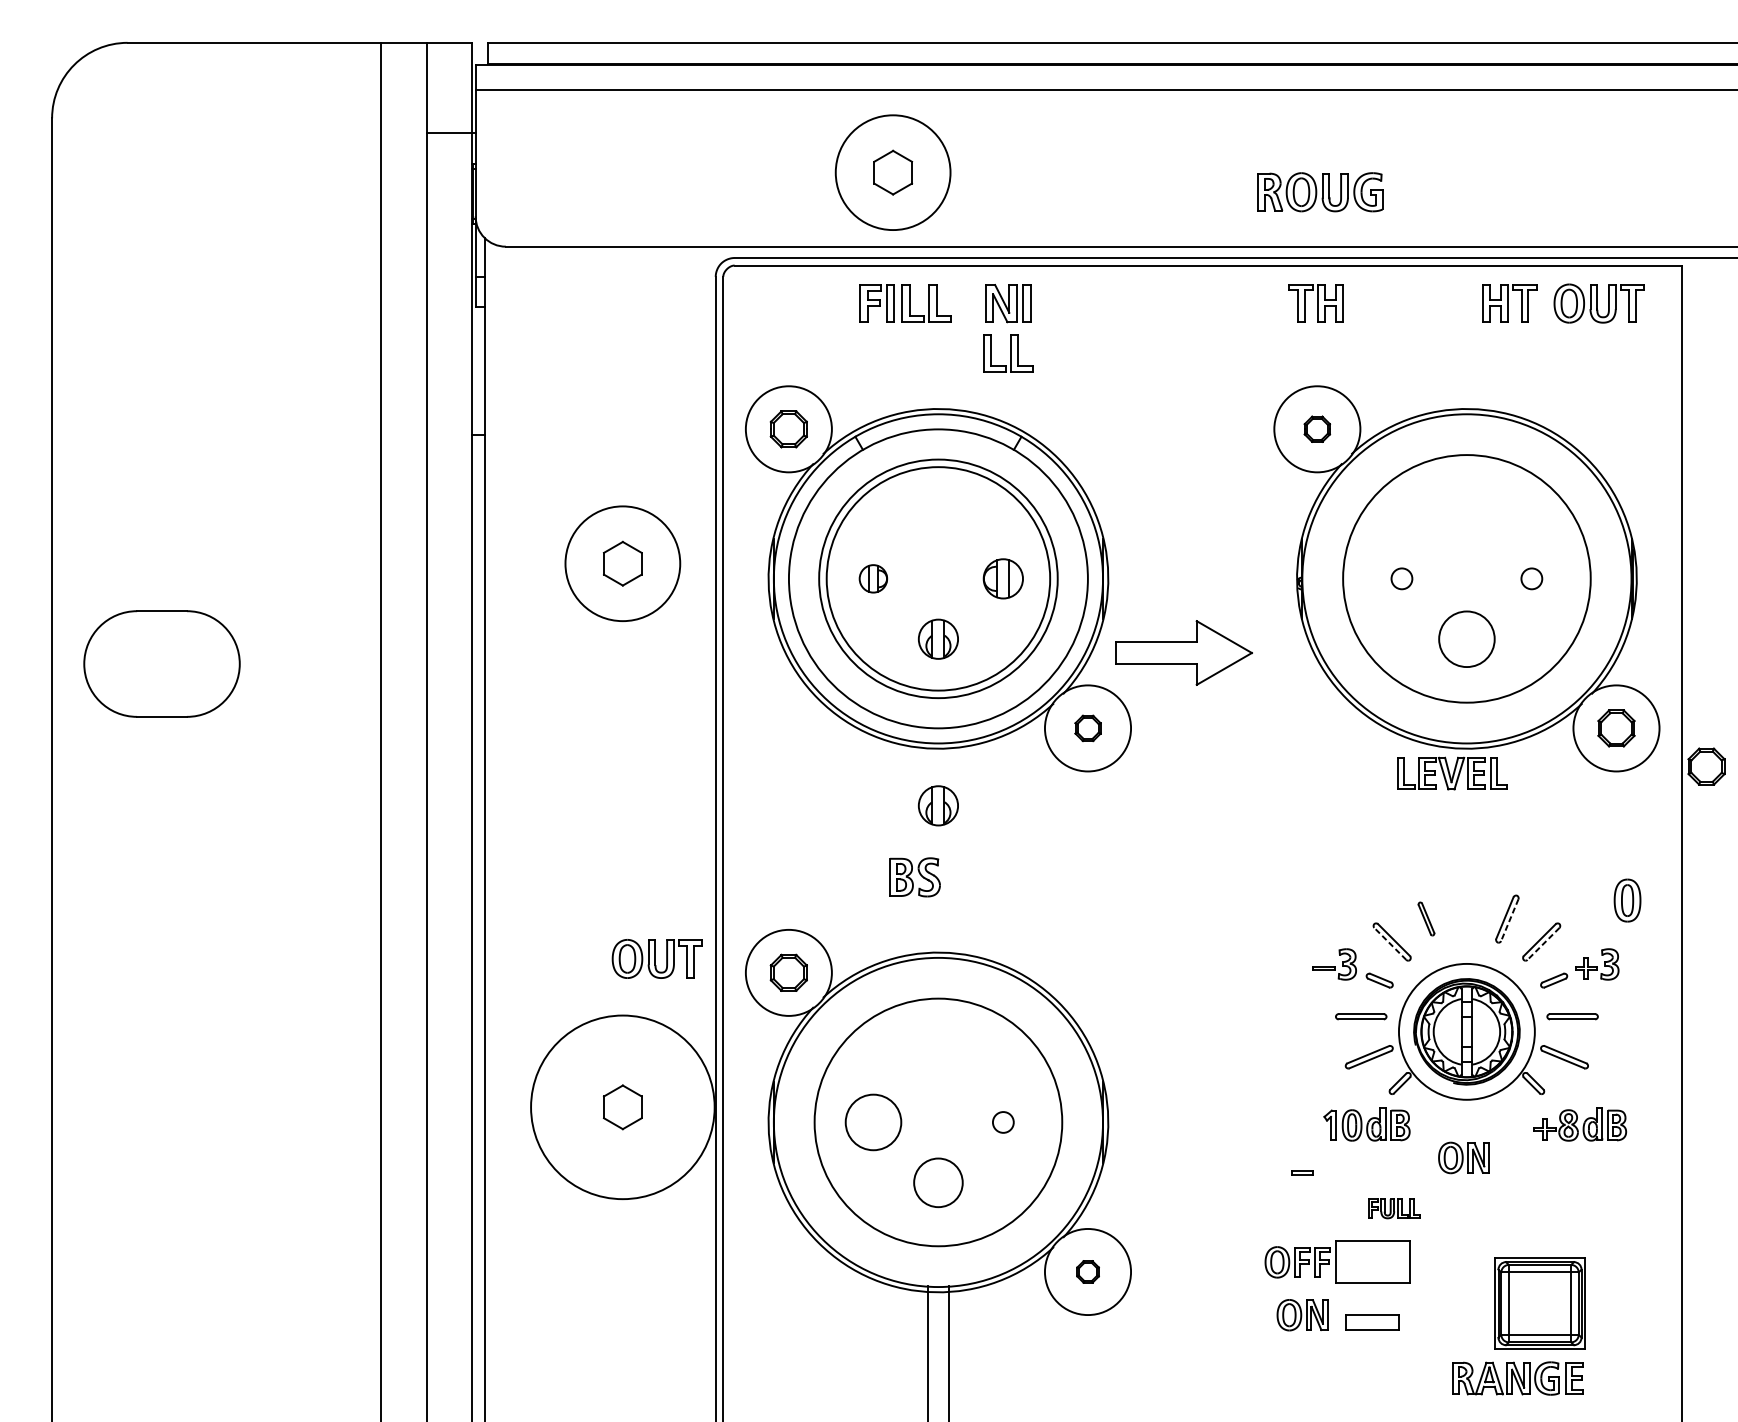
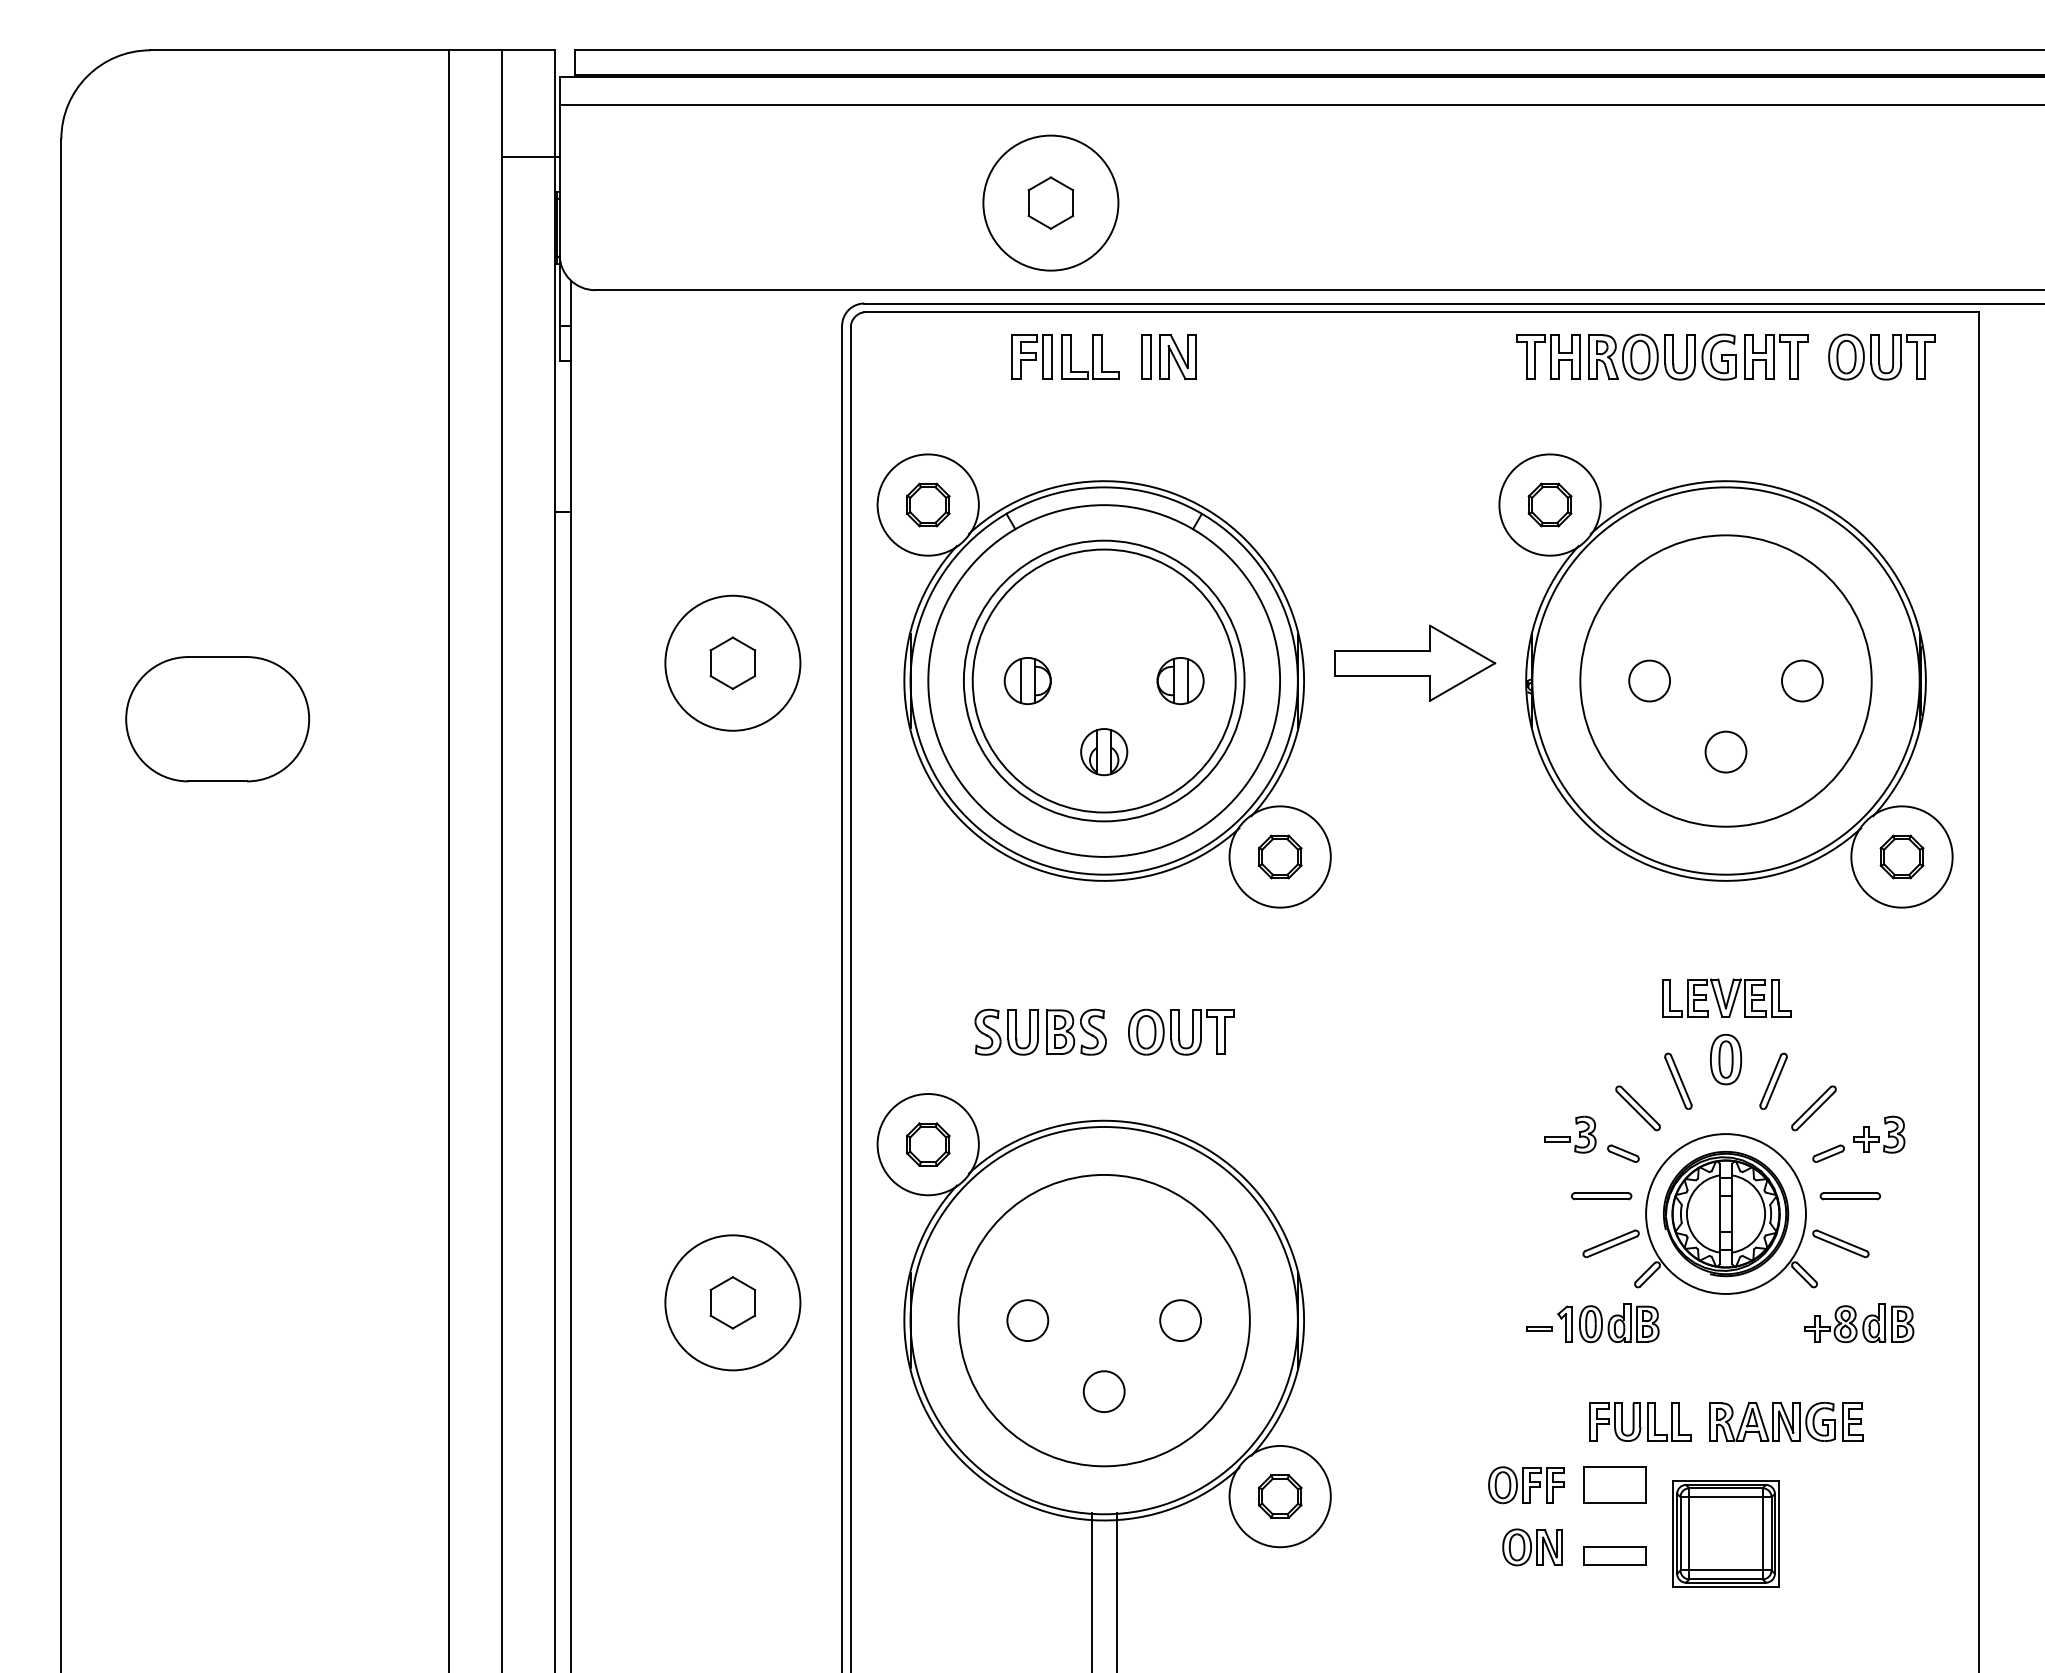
part: (1320, 191) -> (1662, 356), moved
part: (1027, 303) -> (1146, 356), moved
part: (1008, 353) -> (1186, 415), removed
part: (1316, 428) -> (1549, 504), size x1.43
part: (873, 578) -> (1027, 680), size x1.43
circle: (1401, 578) -> (1649, 680), size x1.67
circle: (1531, 578) -> (1801, 680), size x1.67
circle: (1466, 638) -> (1725, 751), size x0.62
part: (1184, 652) -> (1415, 662), moved
part: (161, 664) -> (217, 719), moved
part: (1088, 727) -> (1280, 856), size x1.43
part: (1706, 766) -> (2007, 901), removed
part: (1452, 773) -> (1726, 997), moved
part: (938, 806) -> (1104, 948), removed
part: (855, 876) -> (1006, 1031), added
part: (1627, 900) -> (1726, 1059), moved
part: (1426, 918) -> (1678, 1080), size x1.43
line: (1509, 920) -> (1776, 1082), dashed -> solid
line: (1389, 943) -> (1635, 1110), dashed -> solid
line: (1543, 943) -> (1816, 1110), dashed -> solid
part: (657, 958) -> (1181, 1031), moved
circle: (622, 1107) -> (732, 1302), size x0.62
circle: (873, 1122) -> (1027, 1320), size x0.62
circle: (1003, 1122) -> (1180, 1320), size x1.67
part: (1463, 1158) -> (1722, 1362), removed
part: (1302, 1172) -> (1539, 1328), moved
circle: (937, 1182) -> (1103, 1391), size x0.71
part: (1394, 1208) -> (1640, 1421), size x1.67
part: (1372, 1261) -> (1614, 1484), size x0.71
part: (1088, 1271) -> (1280, 1496), size x1.67
part: (1539, 1303) -> (1725, 1533), moved
part: (1518, 1378) -> (1786, 1421), moved

